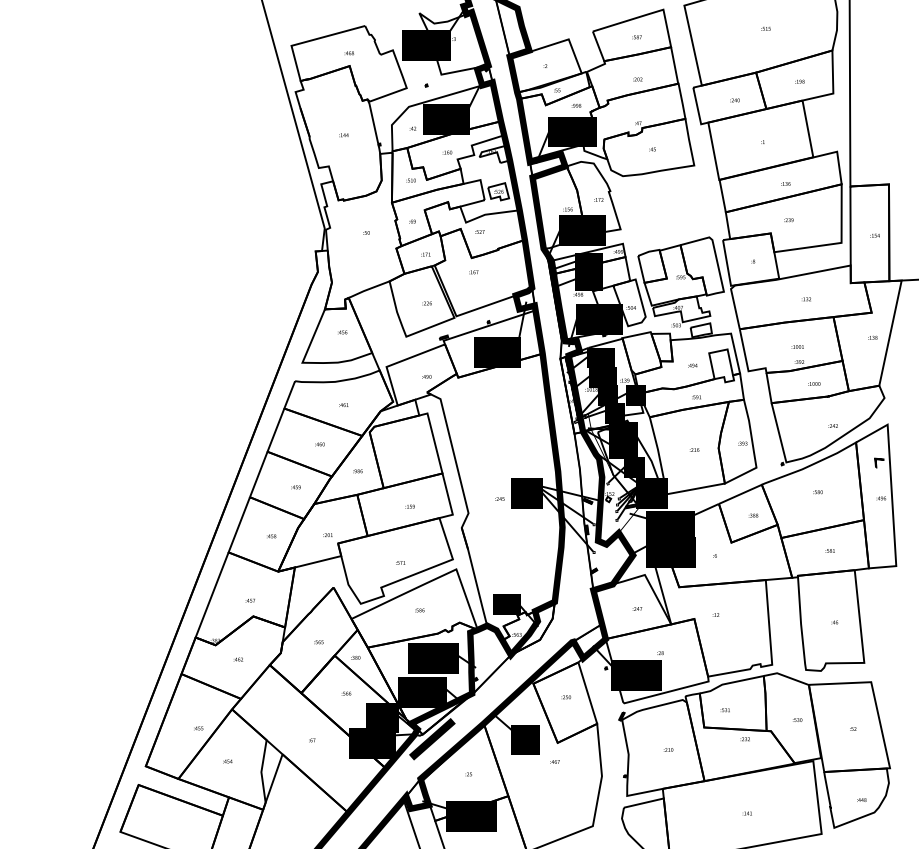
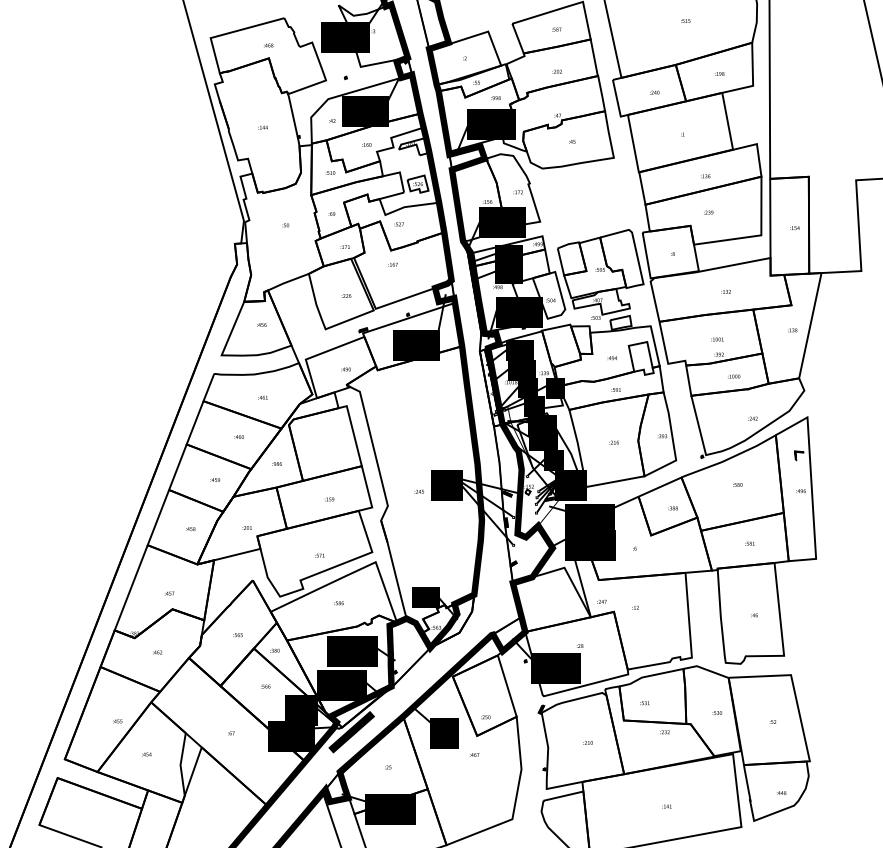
text: (637, 608) -> (602, 601), moved
text: (566, 697) -> (485, 717), moved

